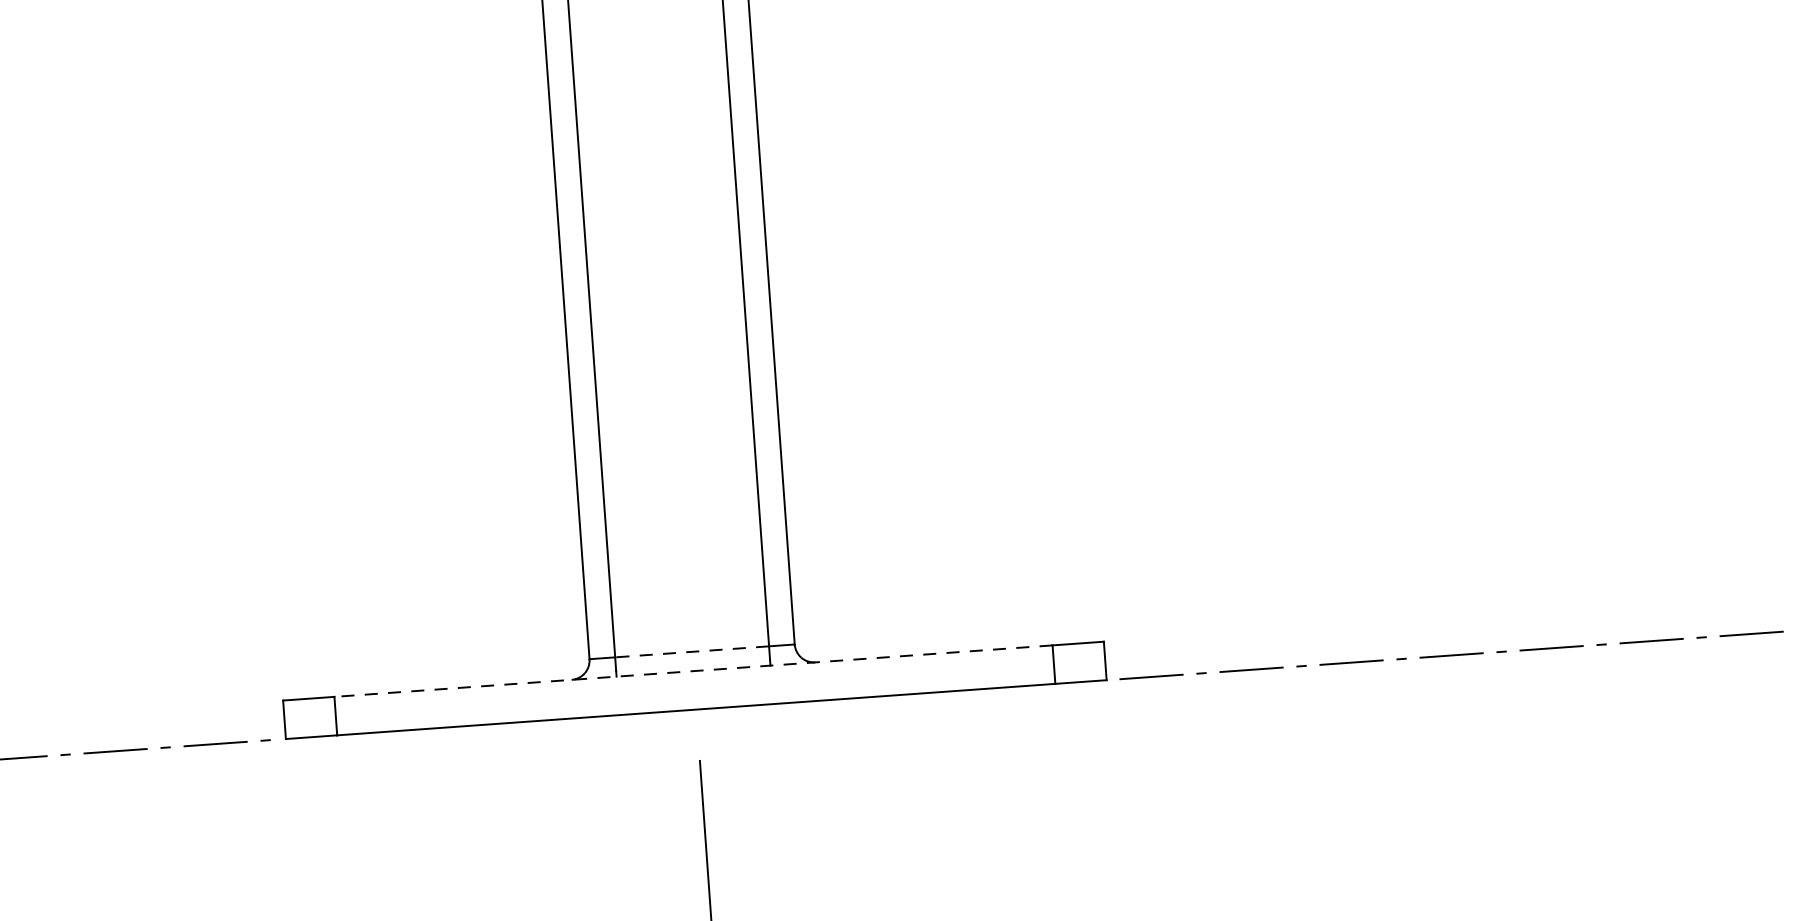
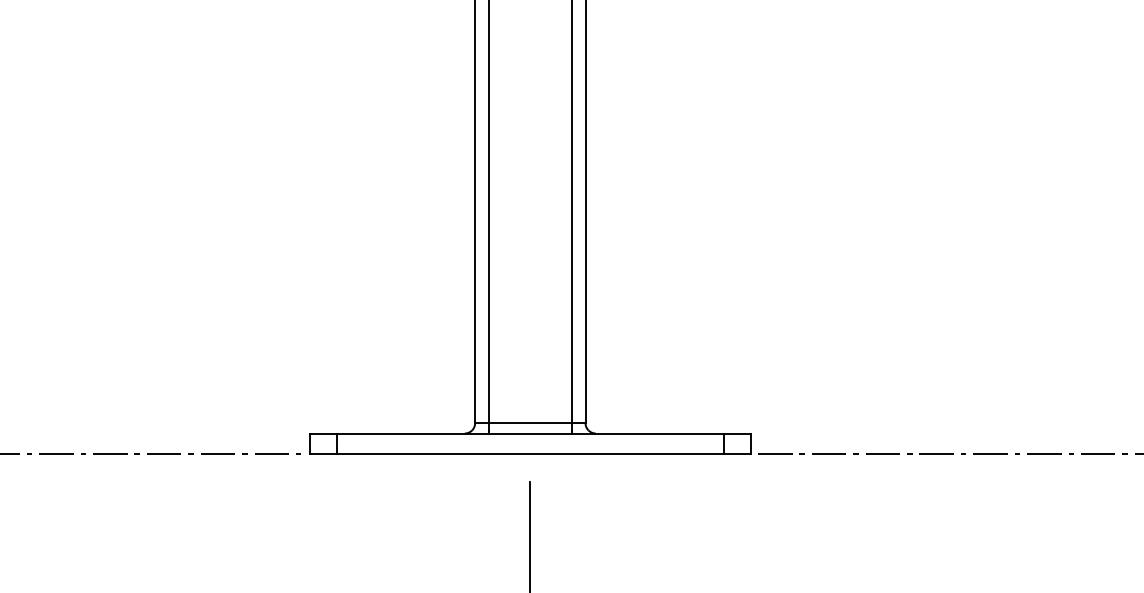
line: (690, 652) -> (529, 423), dashed -> solid
line: (691, 671) -> (529, 433), dashed -> solid

